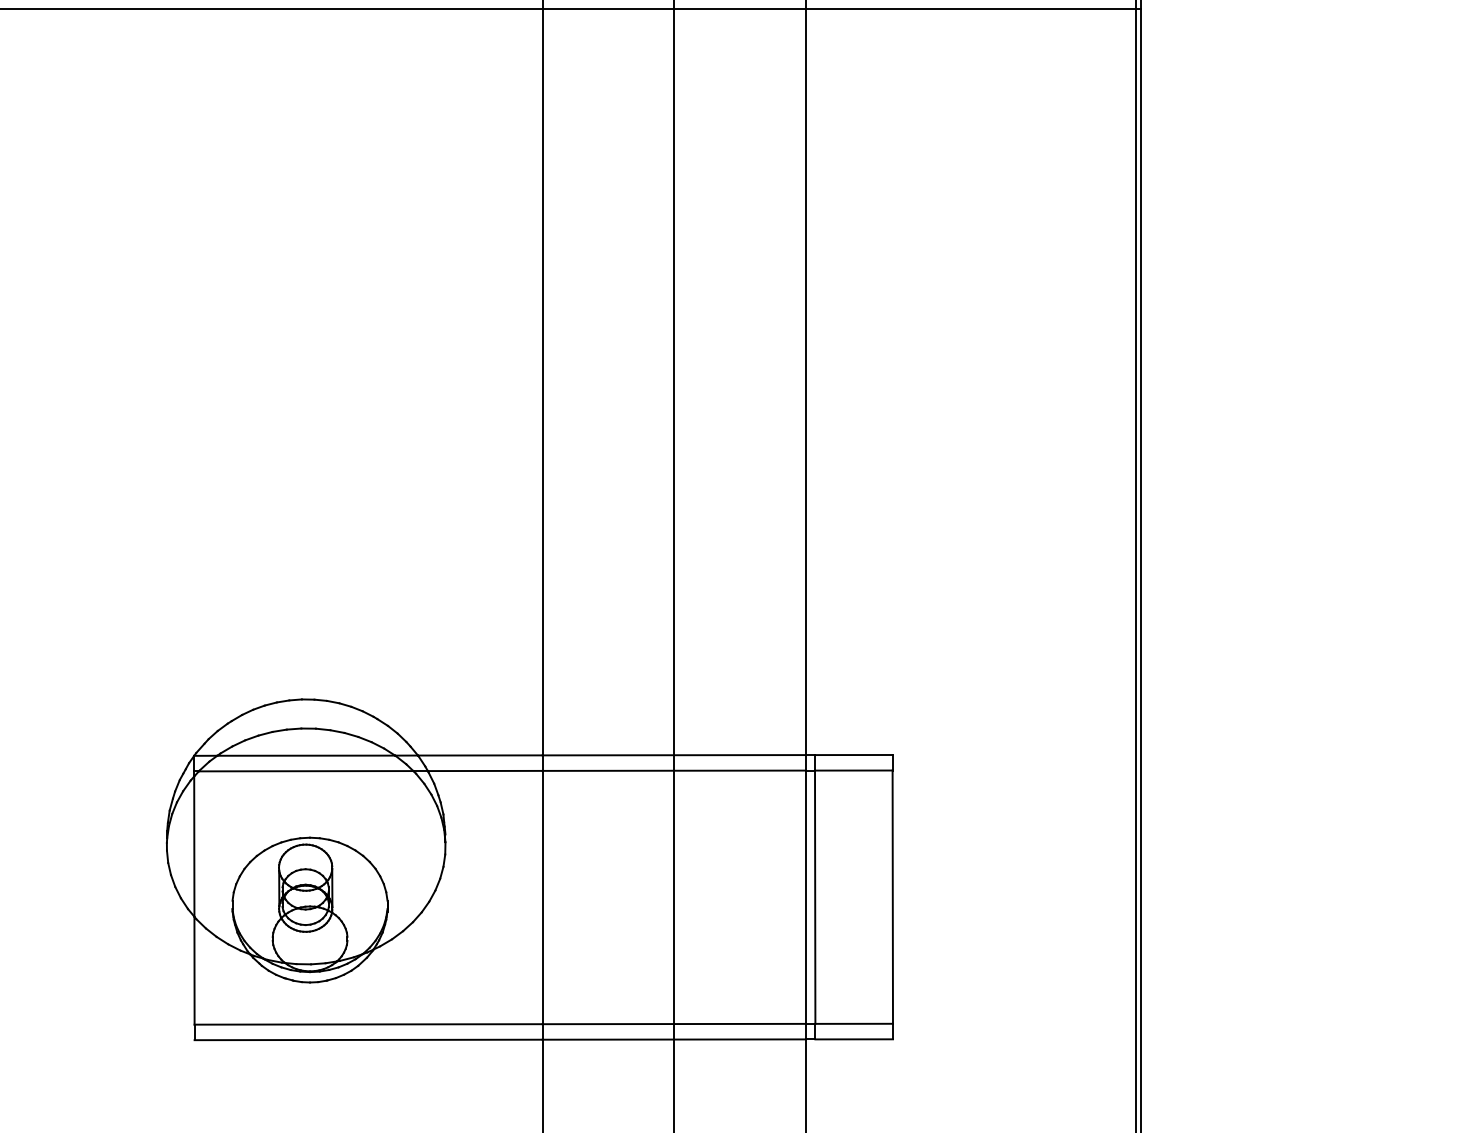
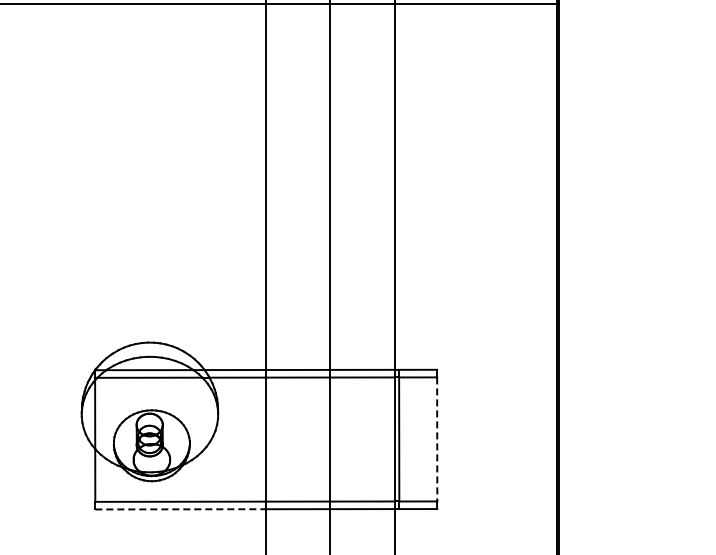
line: (893, 897) -> (437, 439), solid -> dashed
line: (370, 1040) -> (181, 509), solid -> dashed

